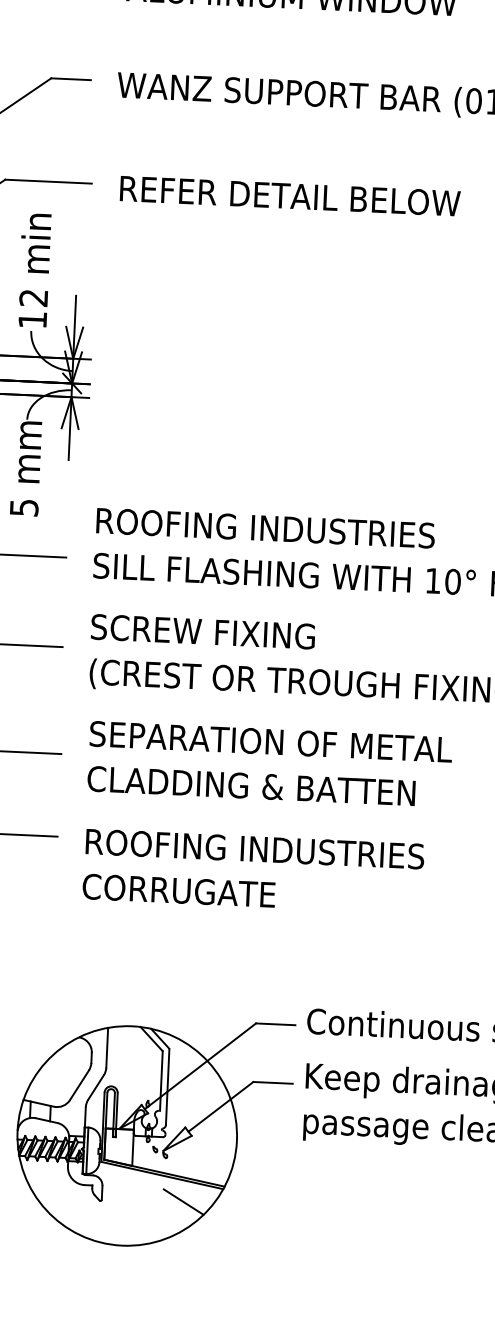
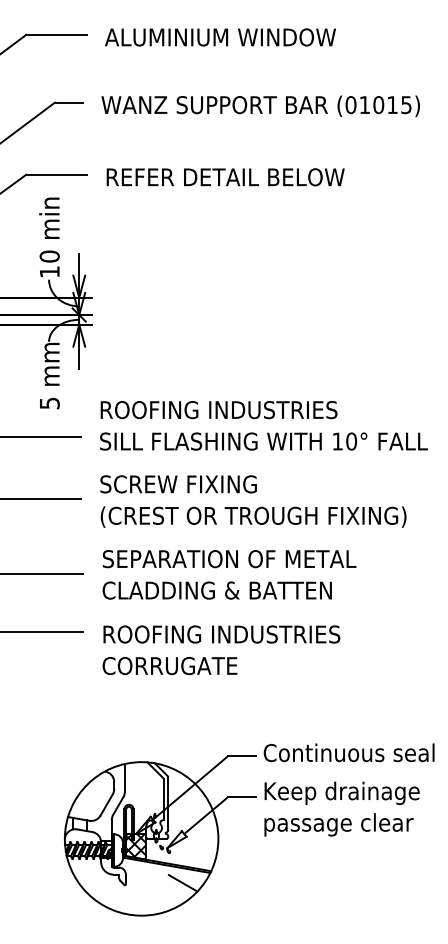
text: (33, 297) -> (49, 256), 12 -> 10
hatch: (119, 1146) -> (136, 846), added

